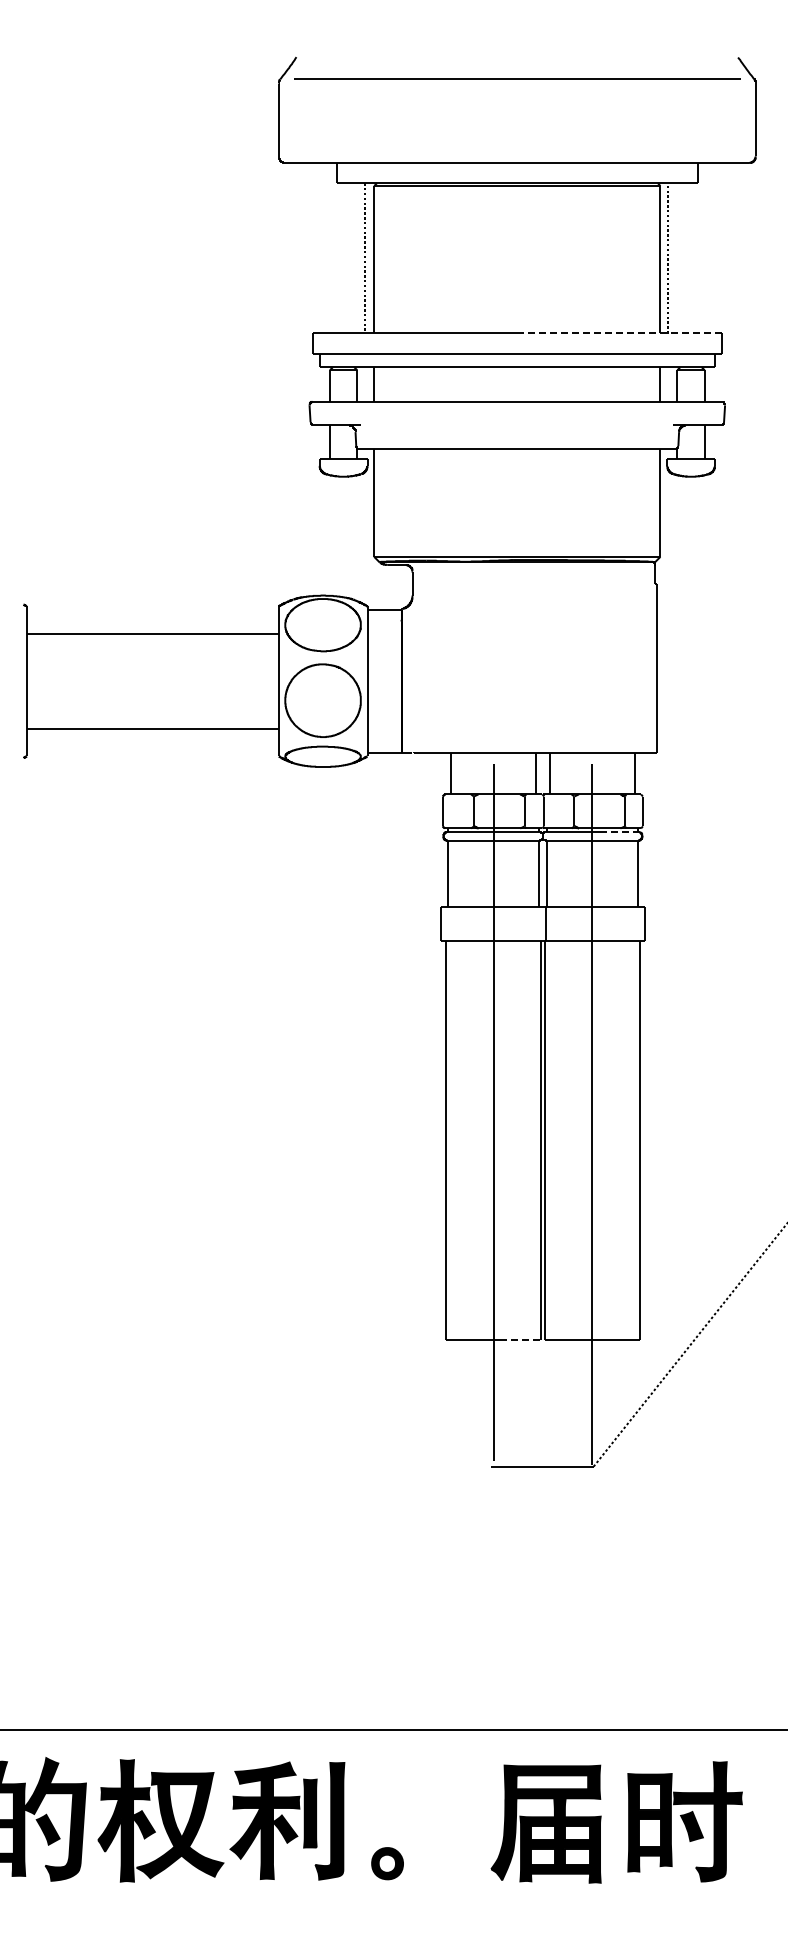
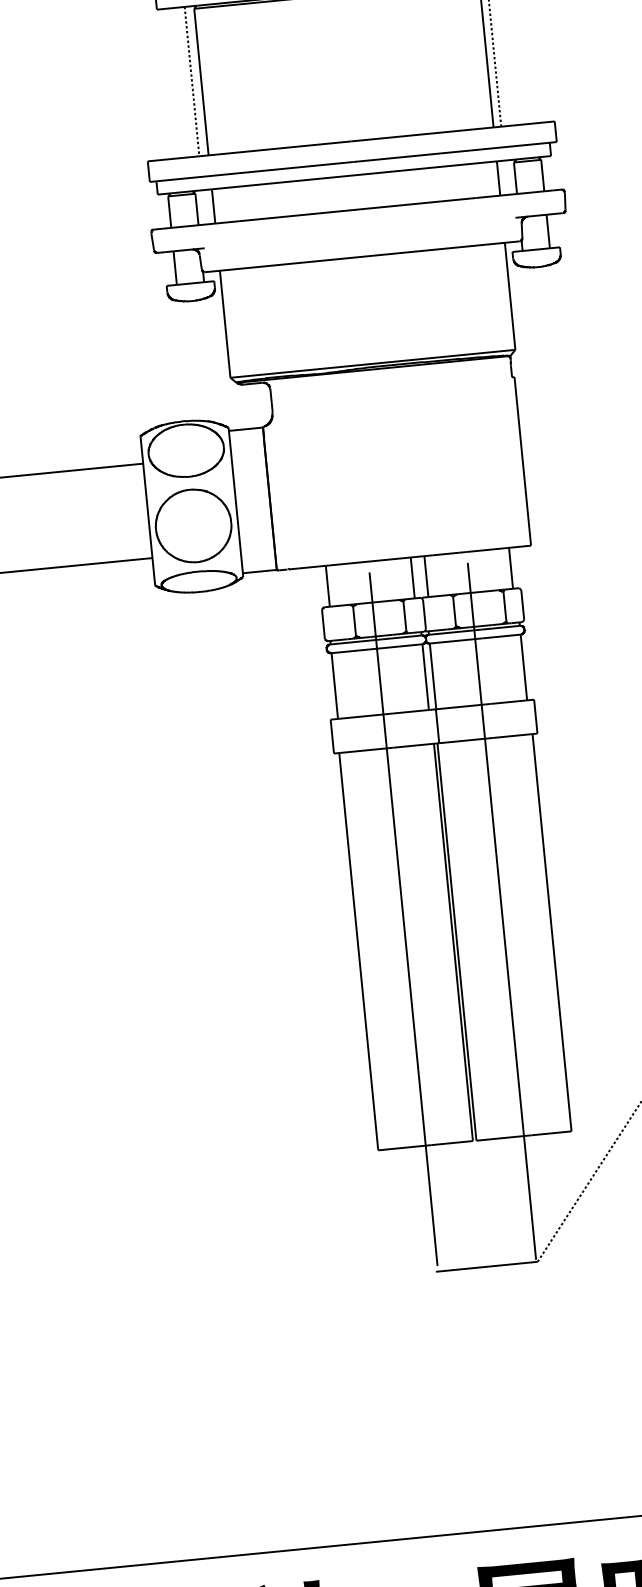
line: (620, 333) -> (453, 131), dashed -> solid
line: (619, 832) -> (501, 628), dashed -> solid
line: (520, 1340) -> (452, 1143), dashed -> solid

